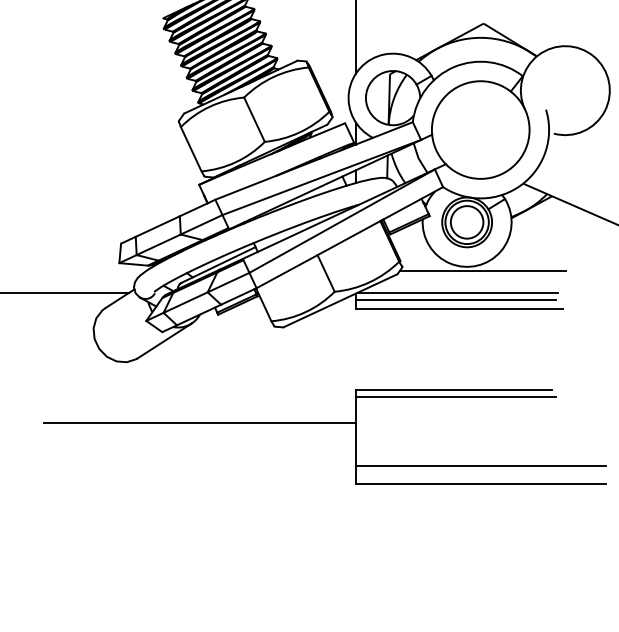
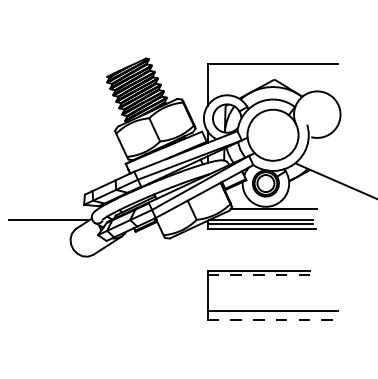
line: (456, 398) -> (260, 275), solid -> dashed
line: (198, 423) -> (125, 288), removed
line: (481, 484) -> (273, 320), solid -> dashed

